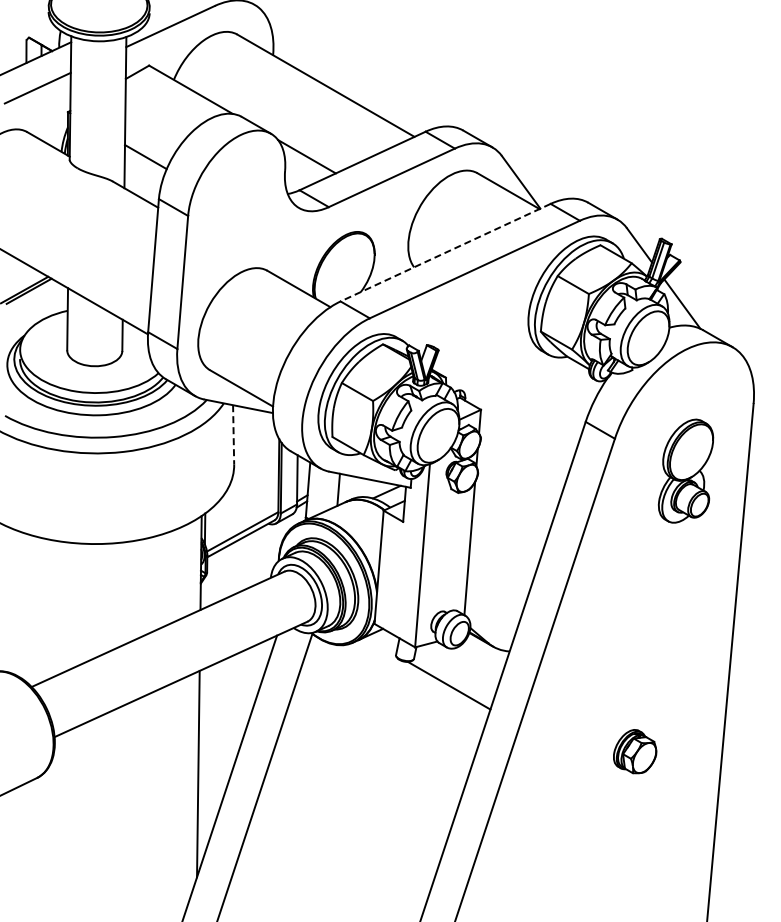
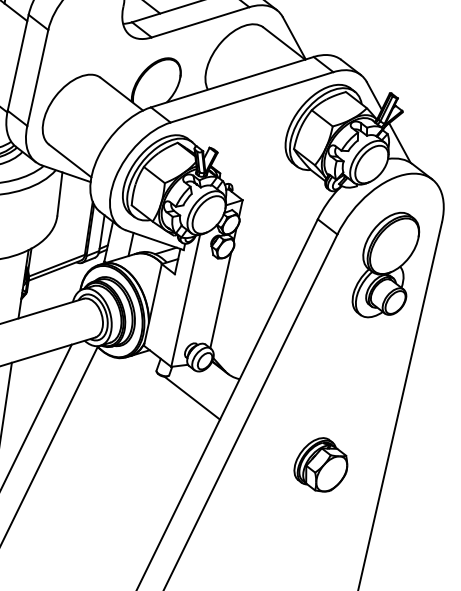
line: (445, 252) -> (232, 82), dashed -> solid
line: (233, 434) -> (59, 193), dashed -> solid
part: (685, 470) -> (385, 264), size x1.43
part: (634, 751) -> (320, 464), size x1.67

